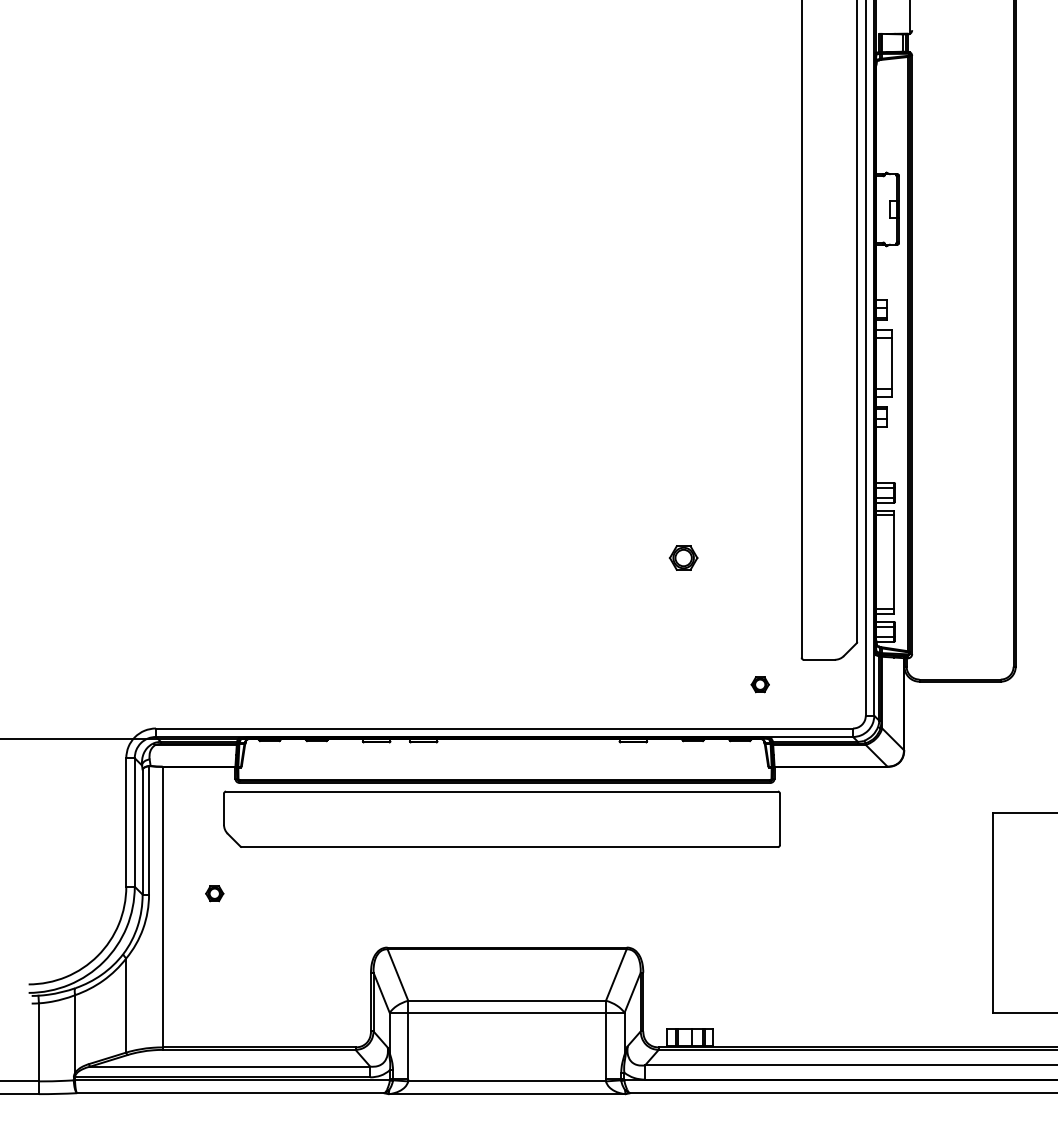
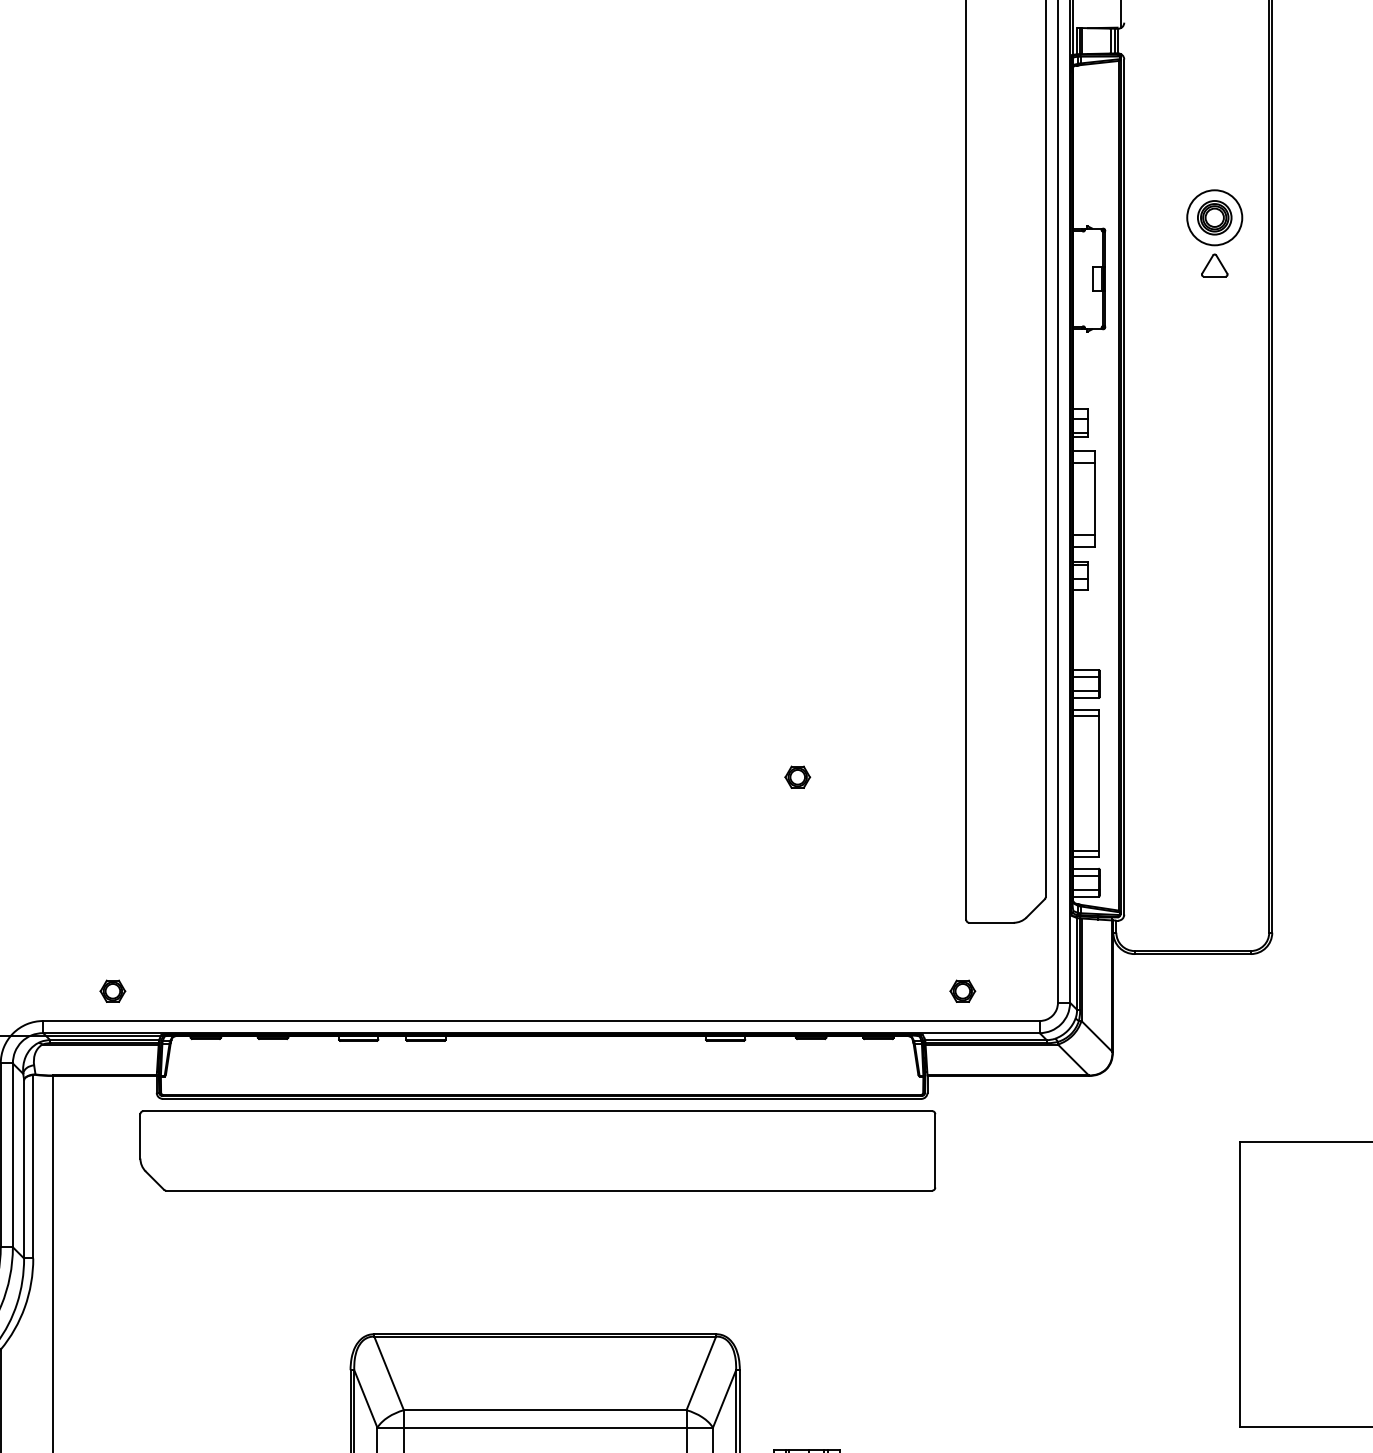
part: (975, 177) -> (1214, 233), added
part: (683, 557) -> (797, 776), size x0.62
part: (759, 684) -> (961, 990), moved
part: (214, 893) -> (112, 990), moved

